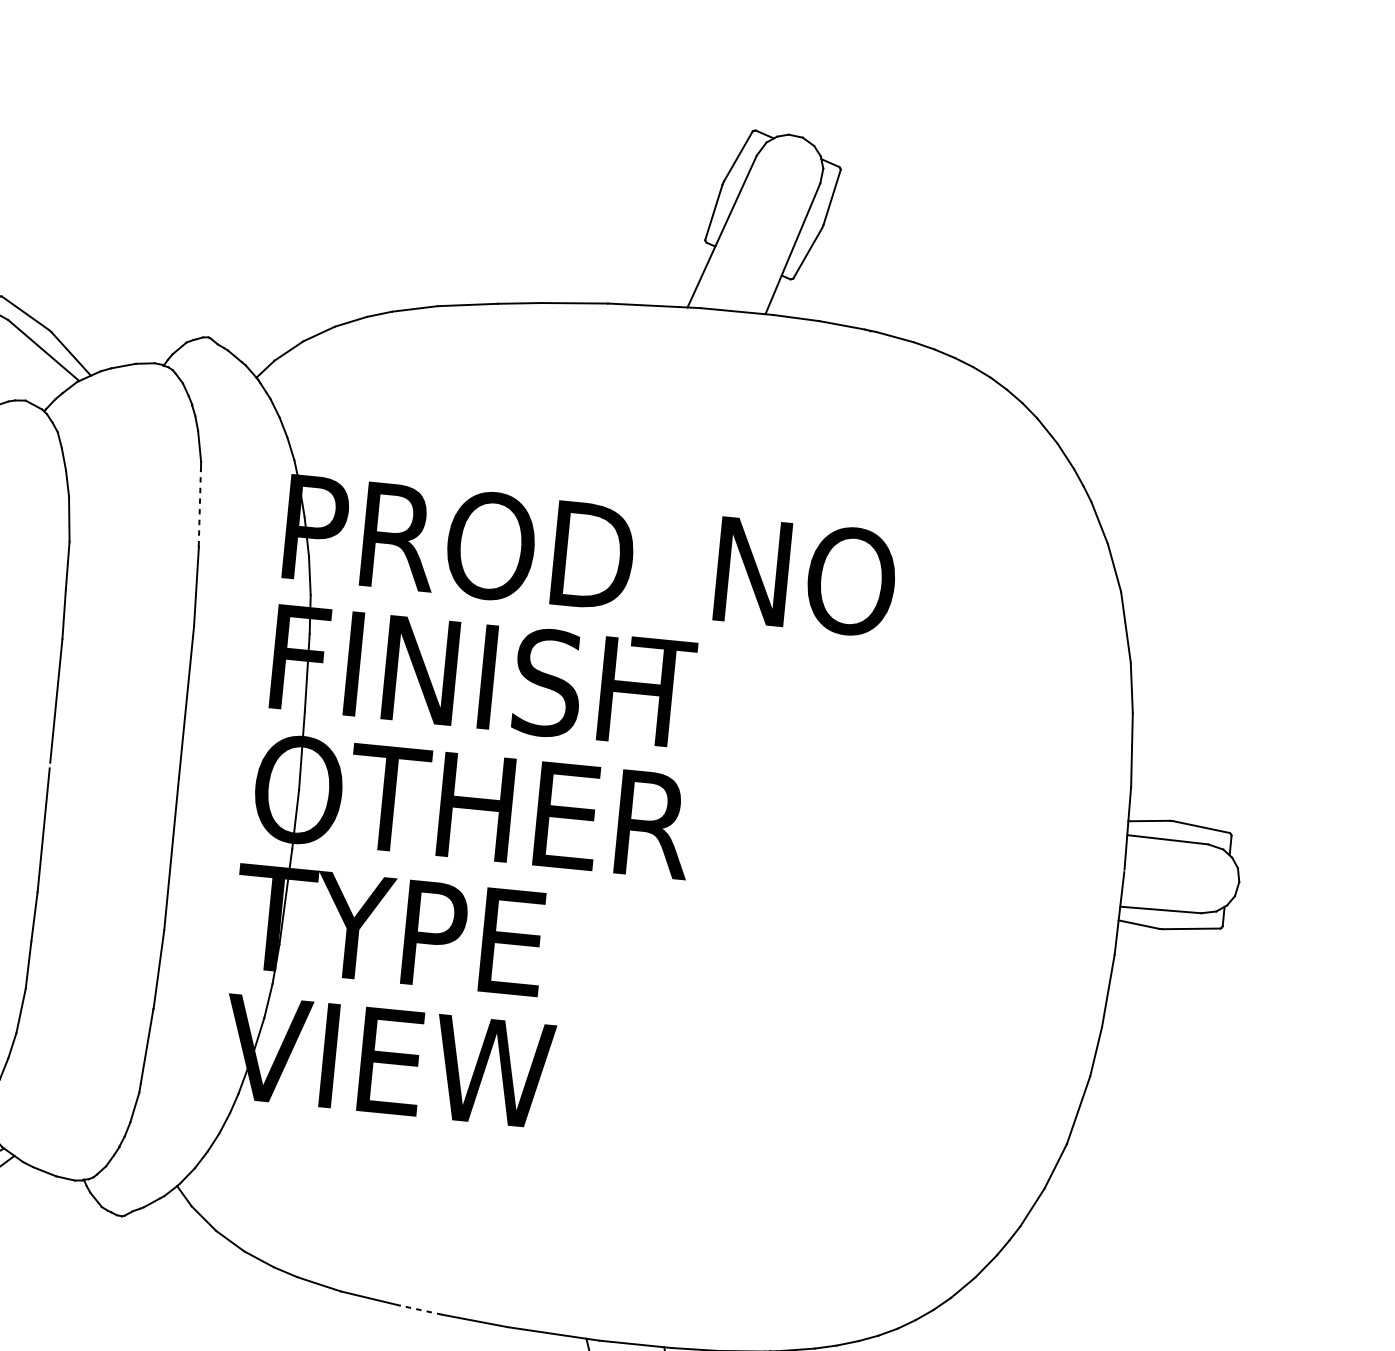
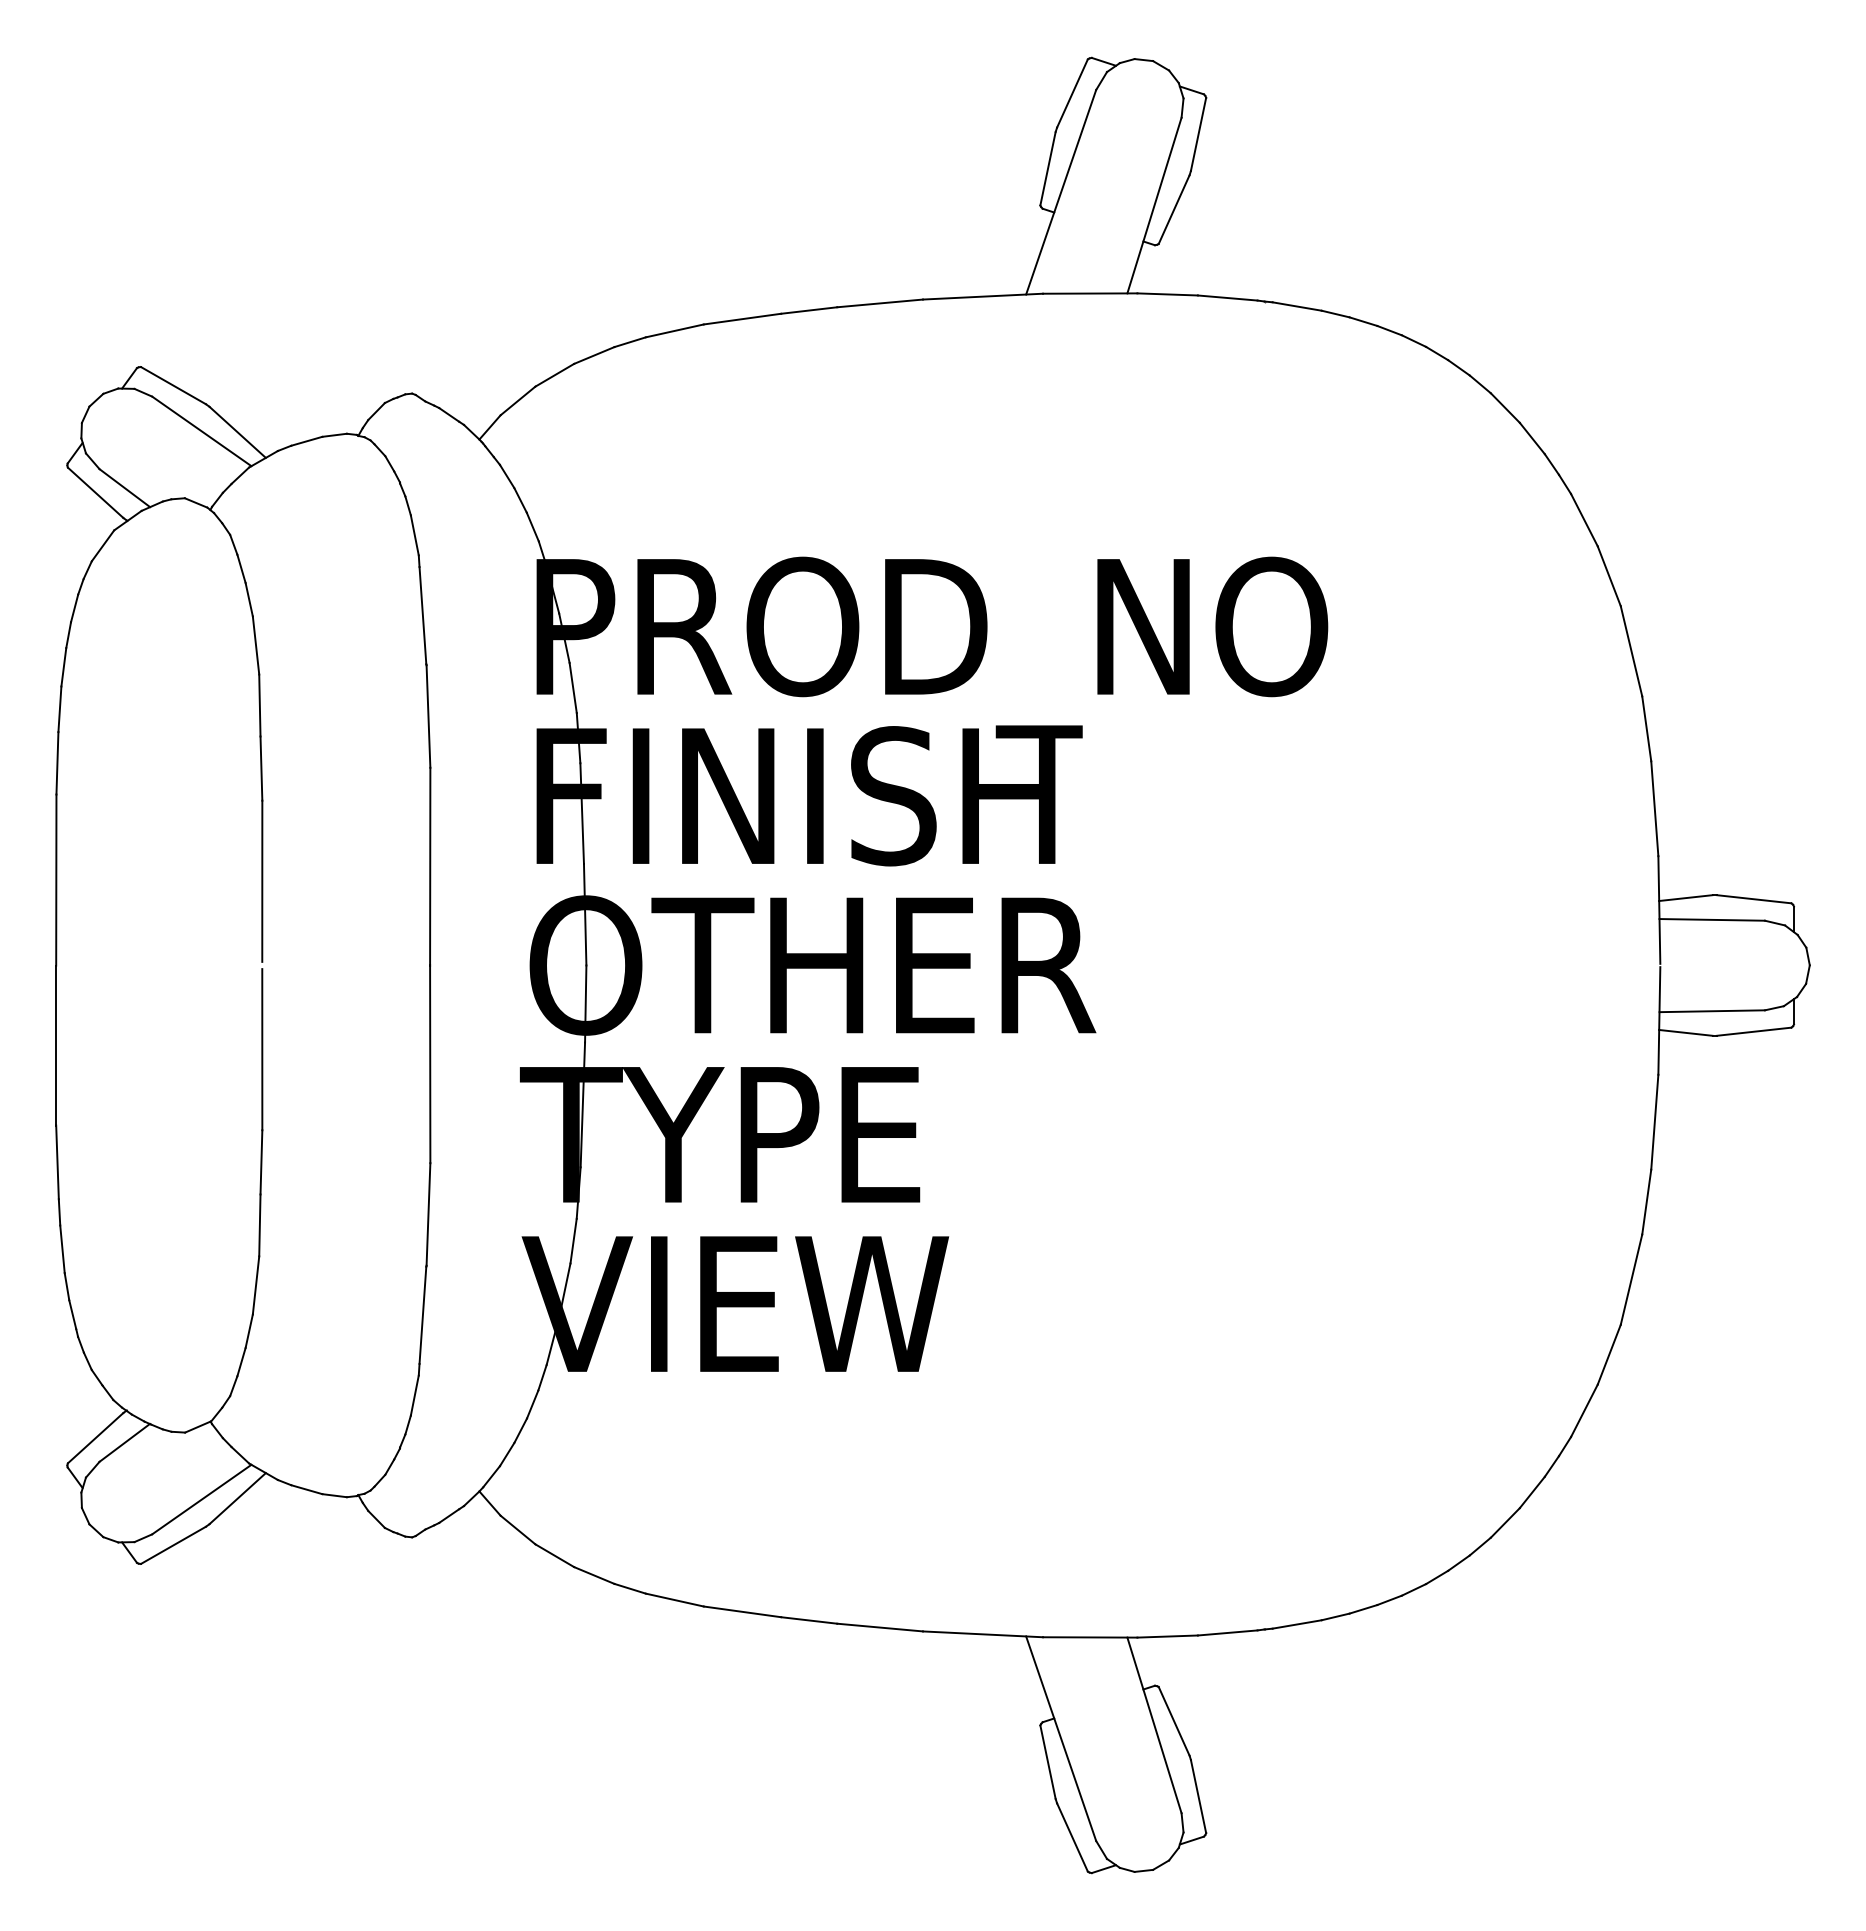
line: (199, 508) -> (422, 615), dashed -> solid
line: (420, 1310) -> (808, 1620), dashed -> solid

